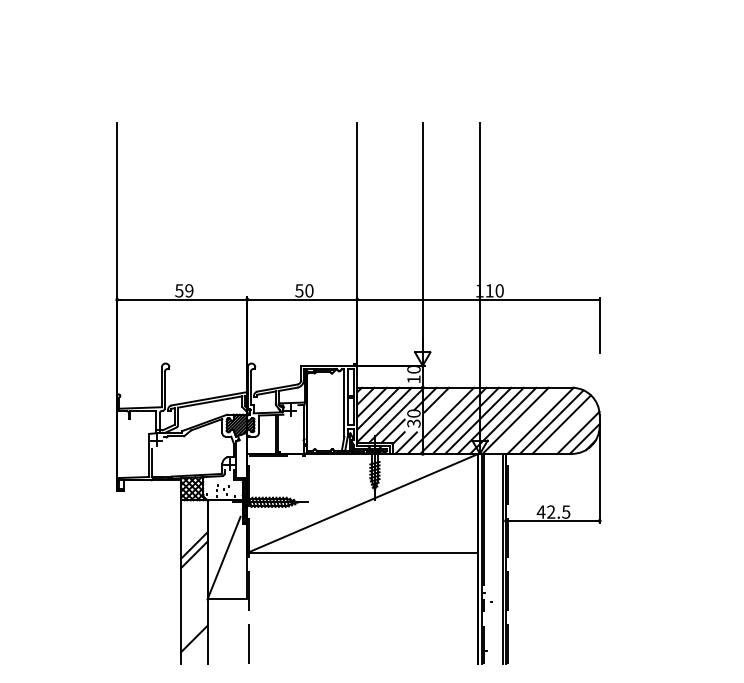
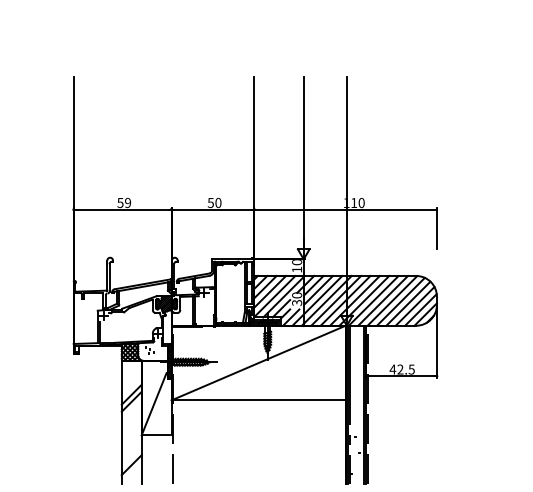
line: (442, 405) -> (318, 289), added
line: (528, 420) -> (383, 300), added
line: (570, 427) -> (414, 305), added

